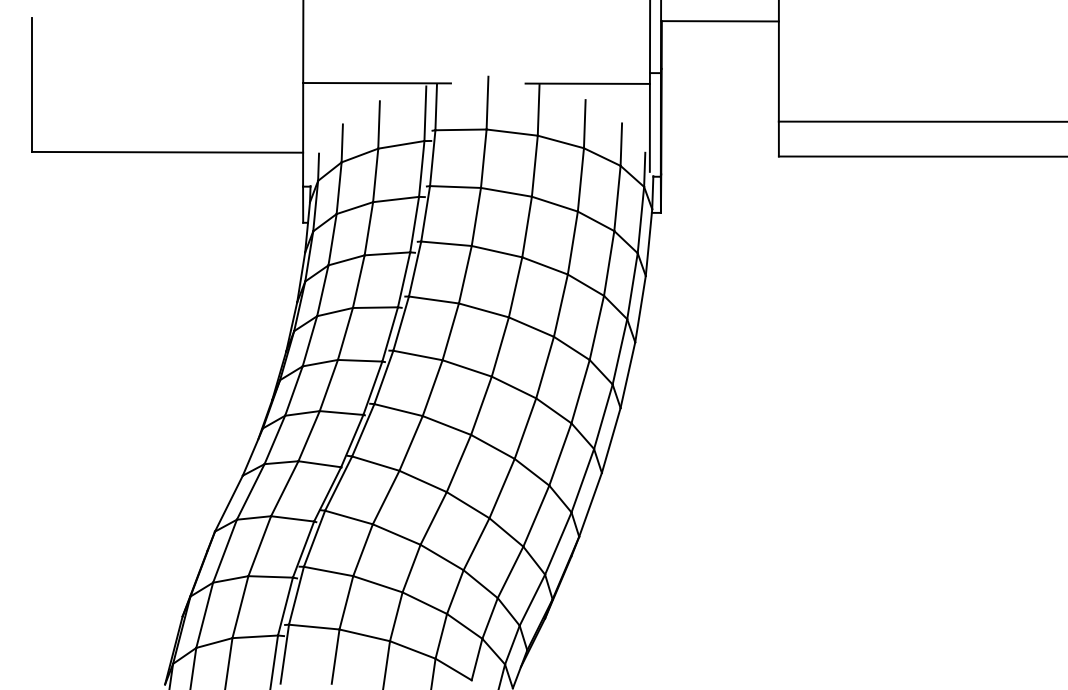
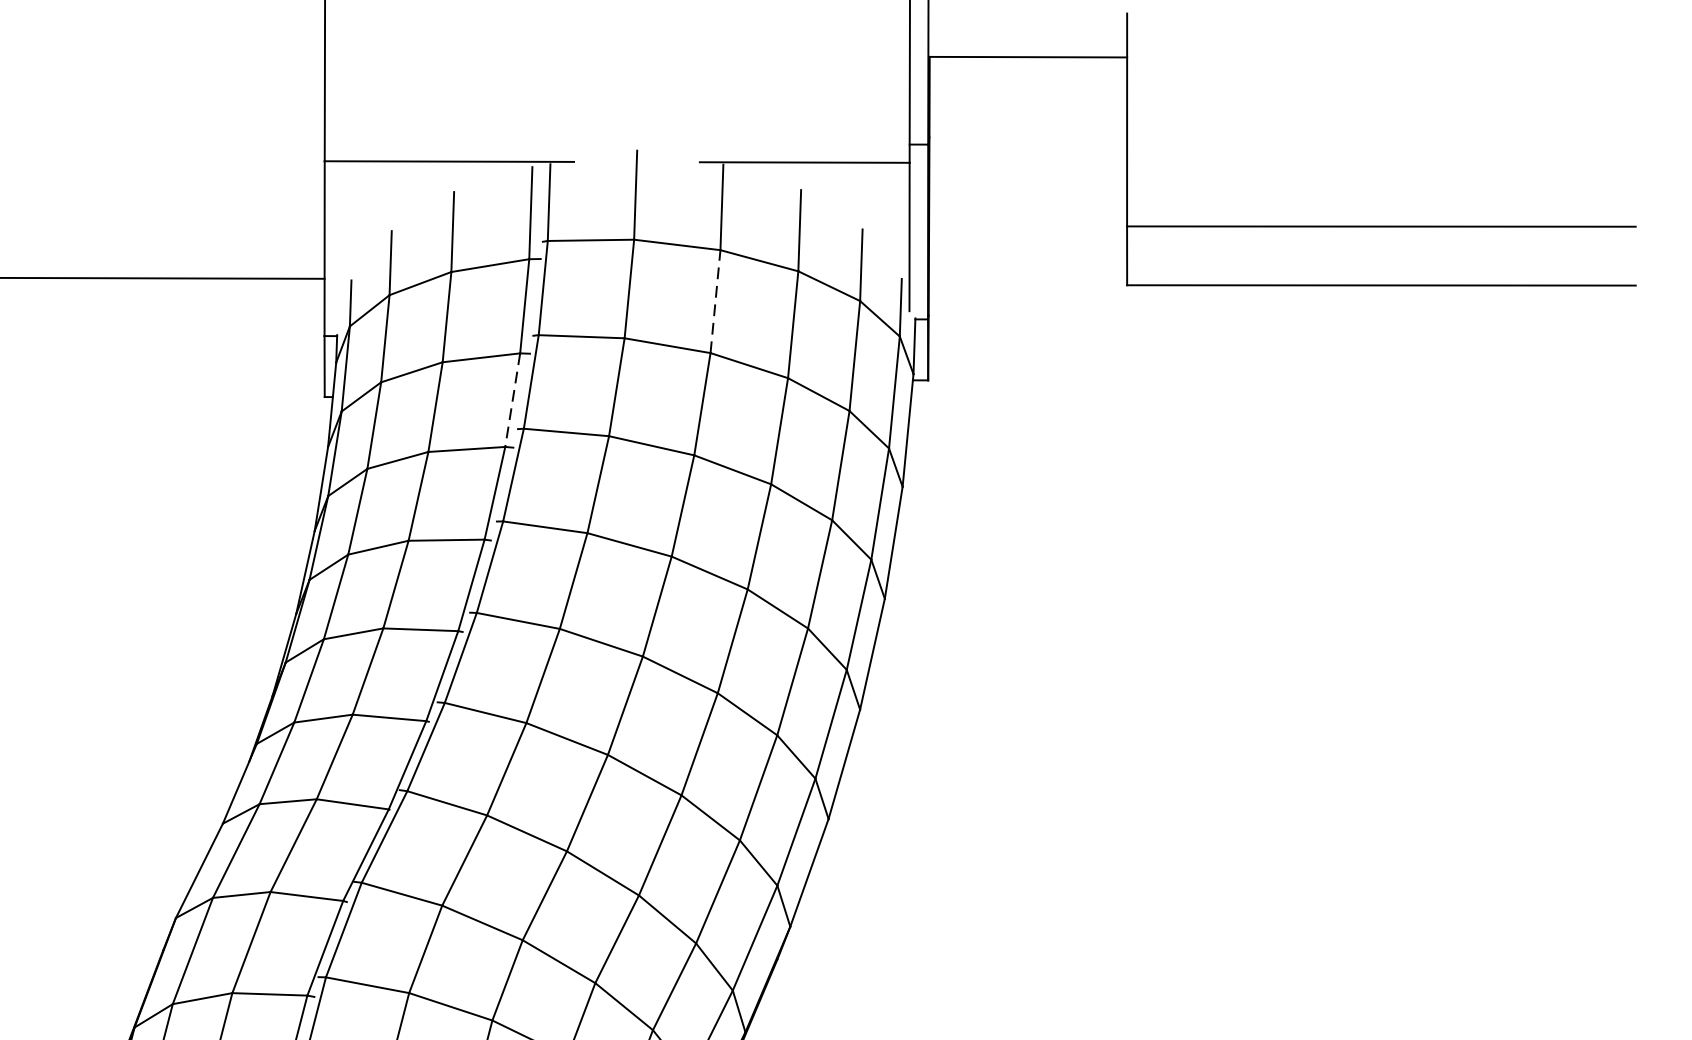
line: (534, 166) -> (714, 302), solid -> dashed
line: (414, 225) -> (512, 401), solid -> dashed

